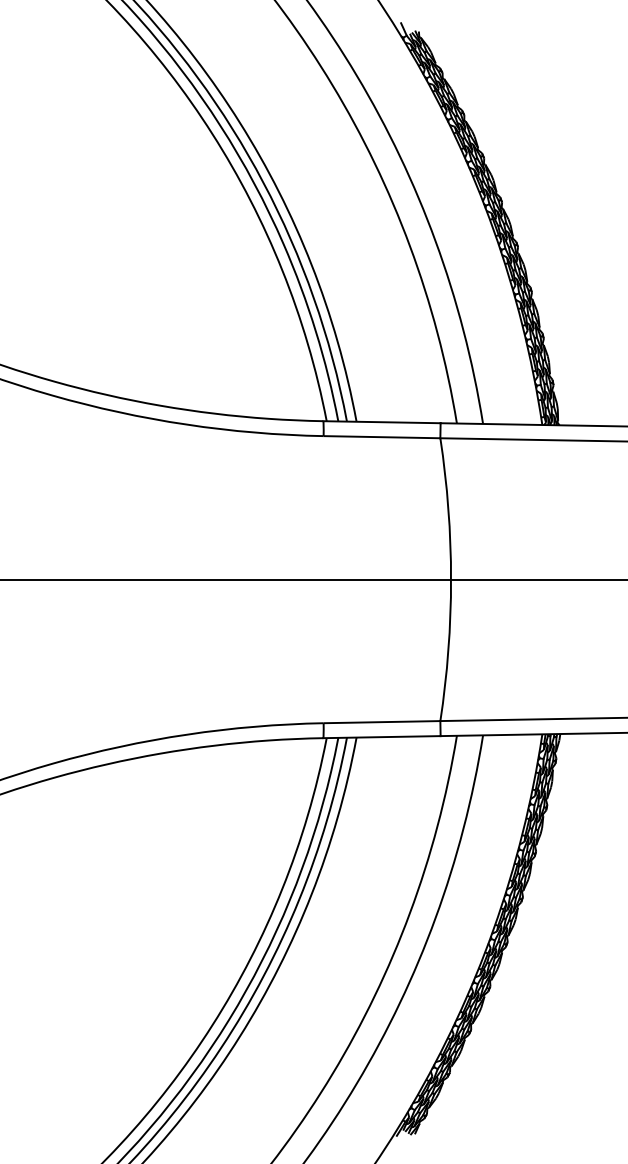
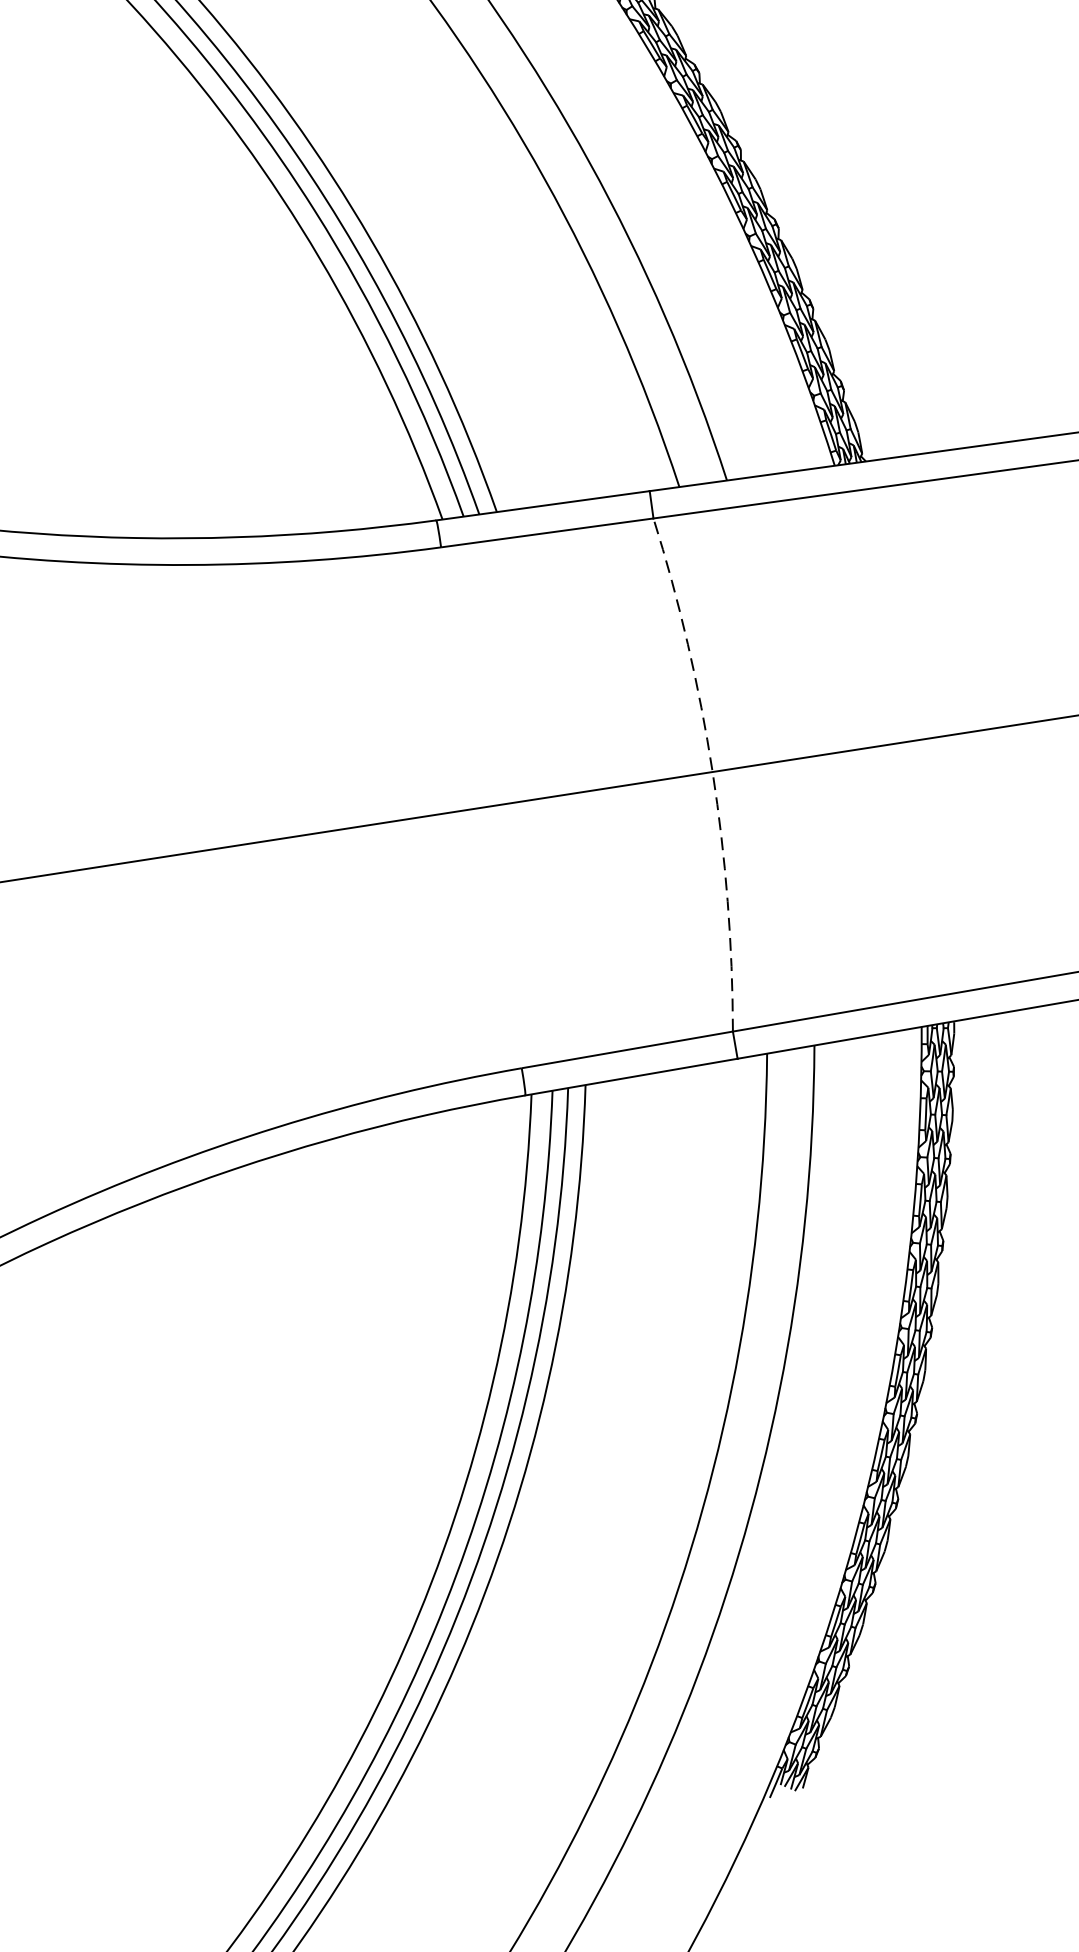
arc: (451, 579) -> (713, 771), solid -> dashed

